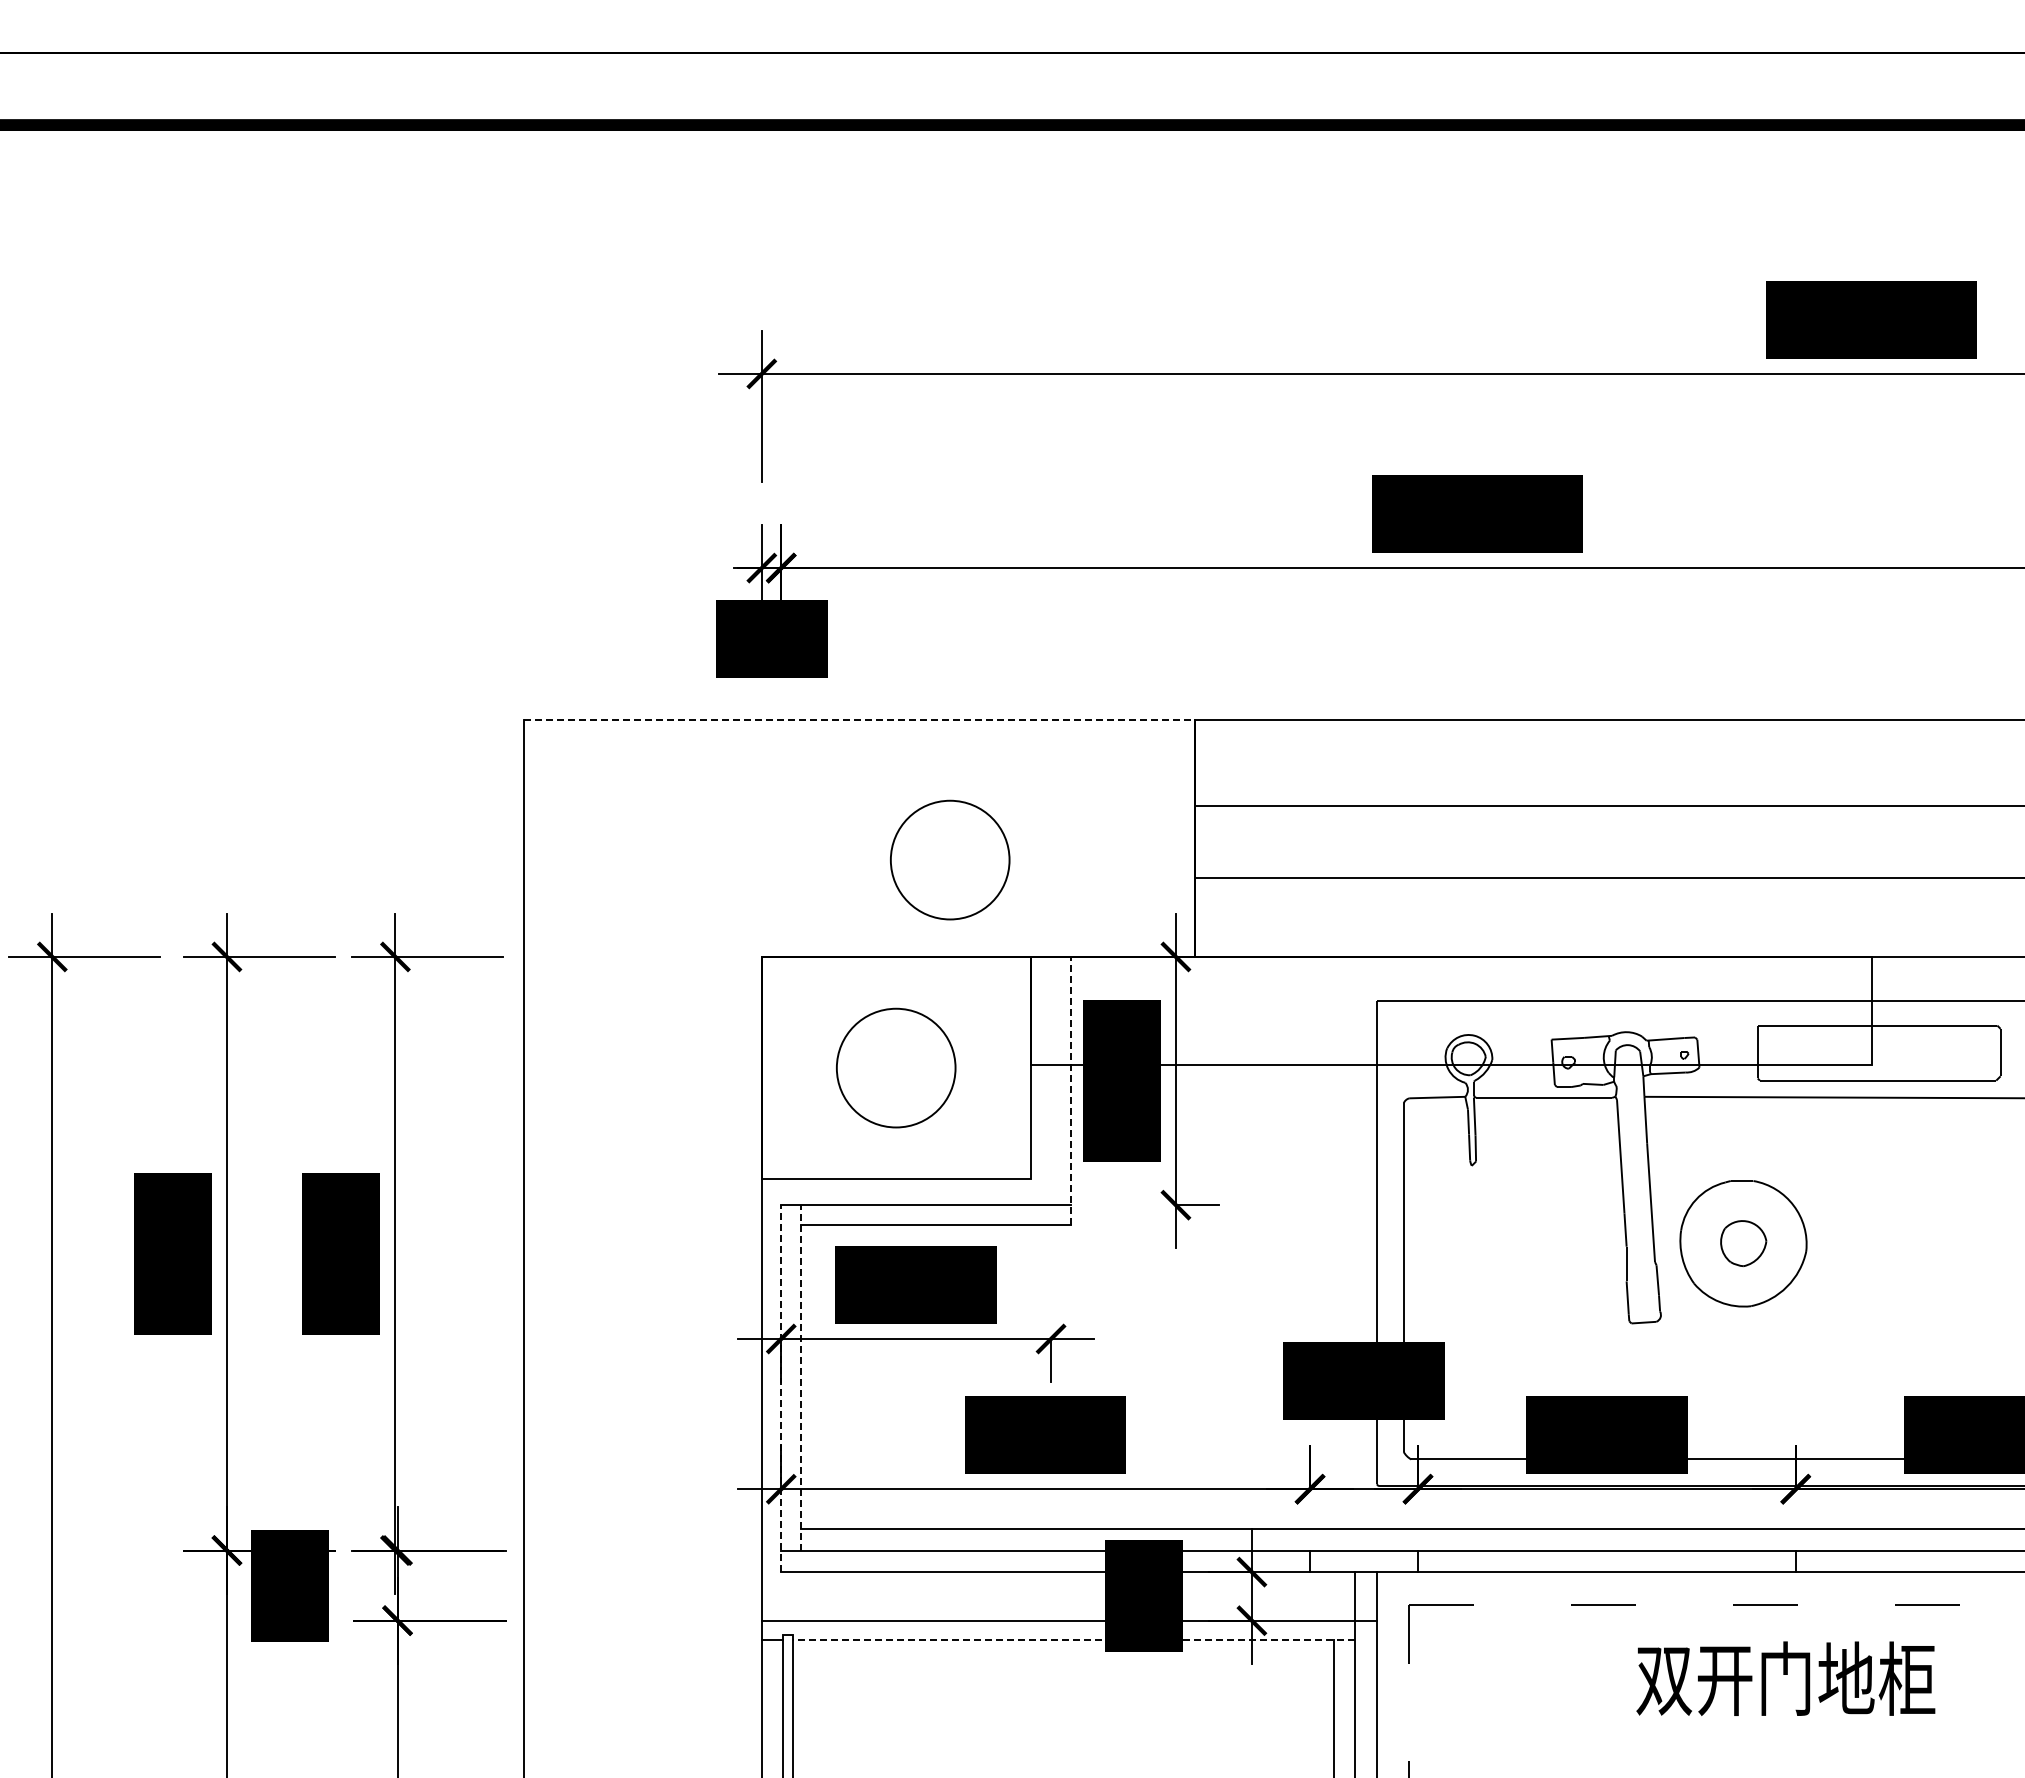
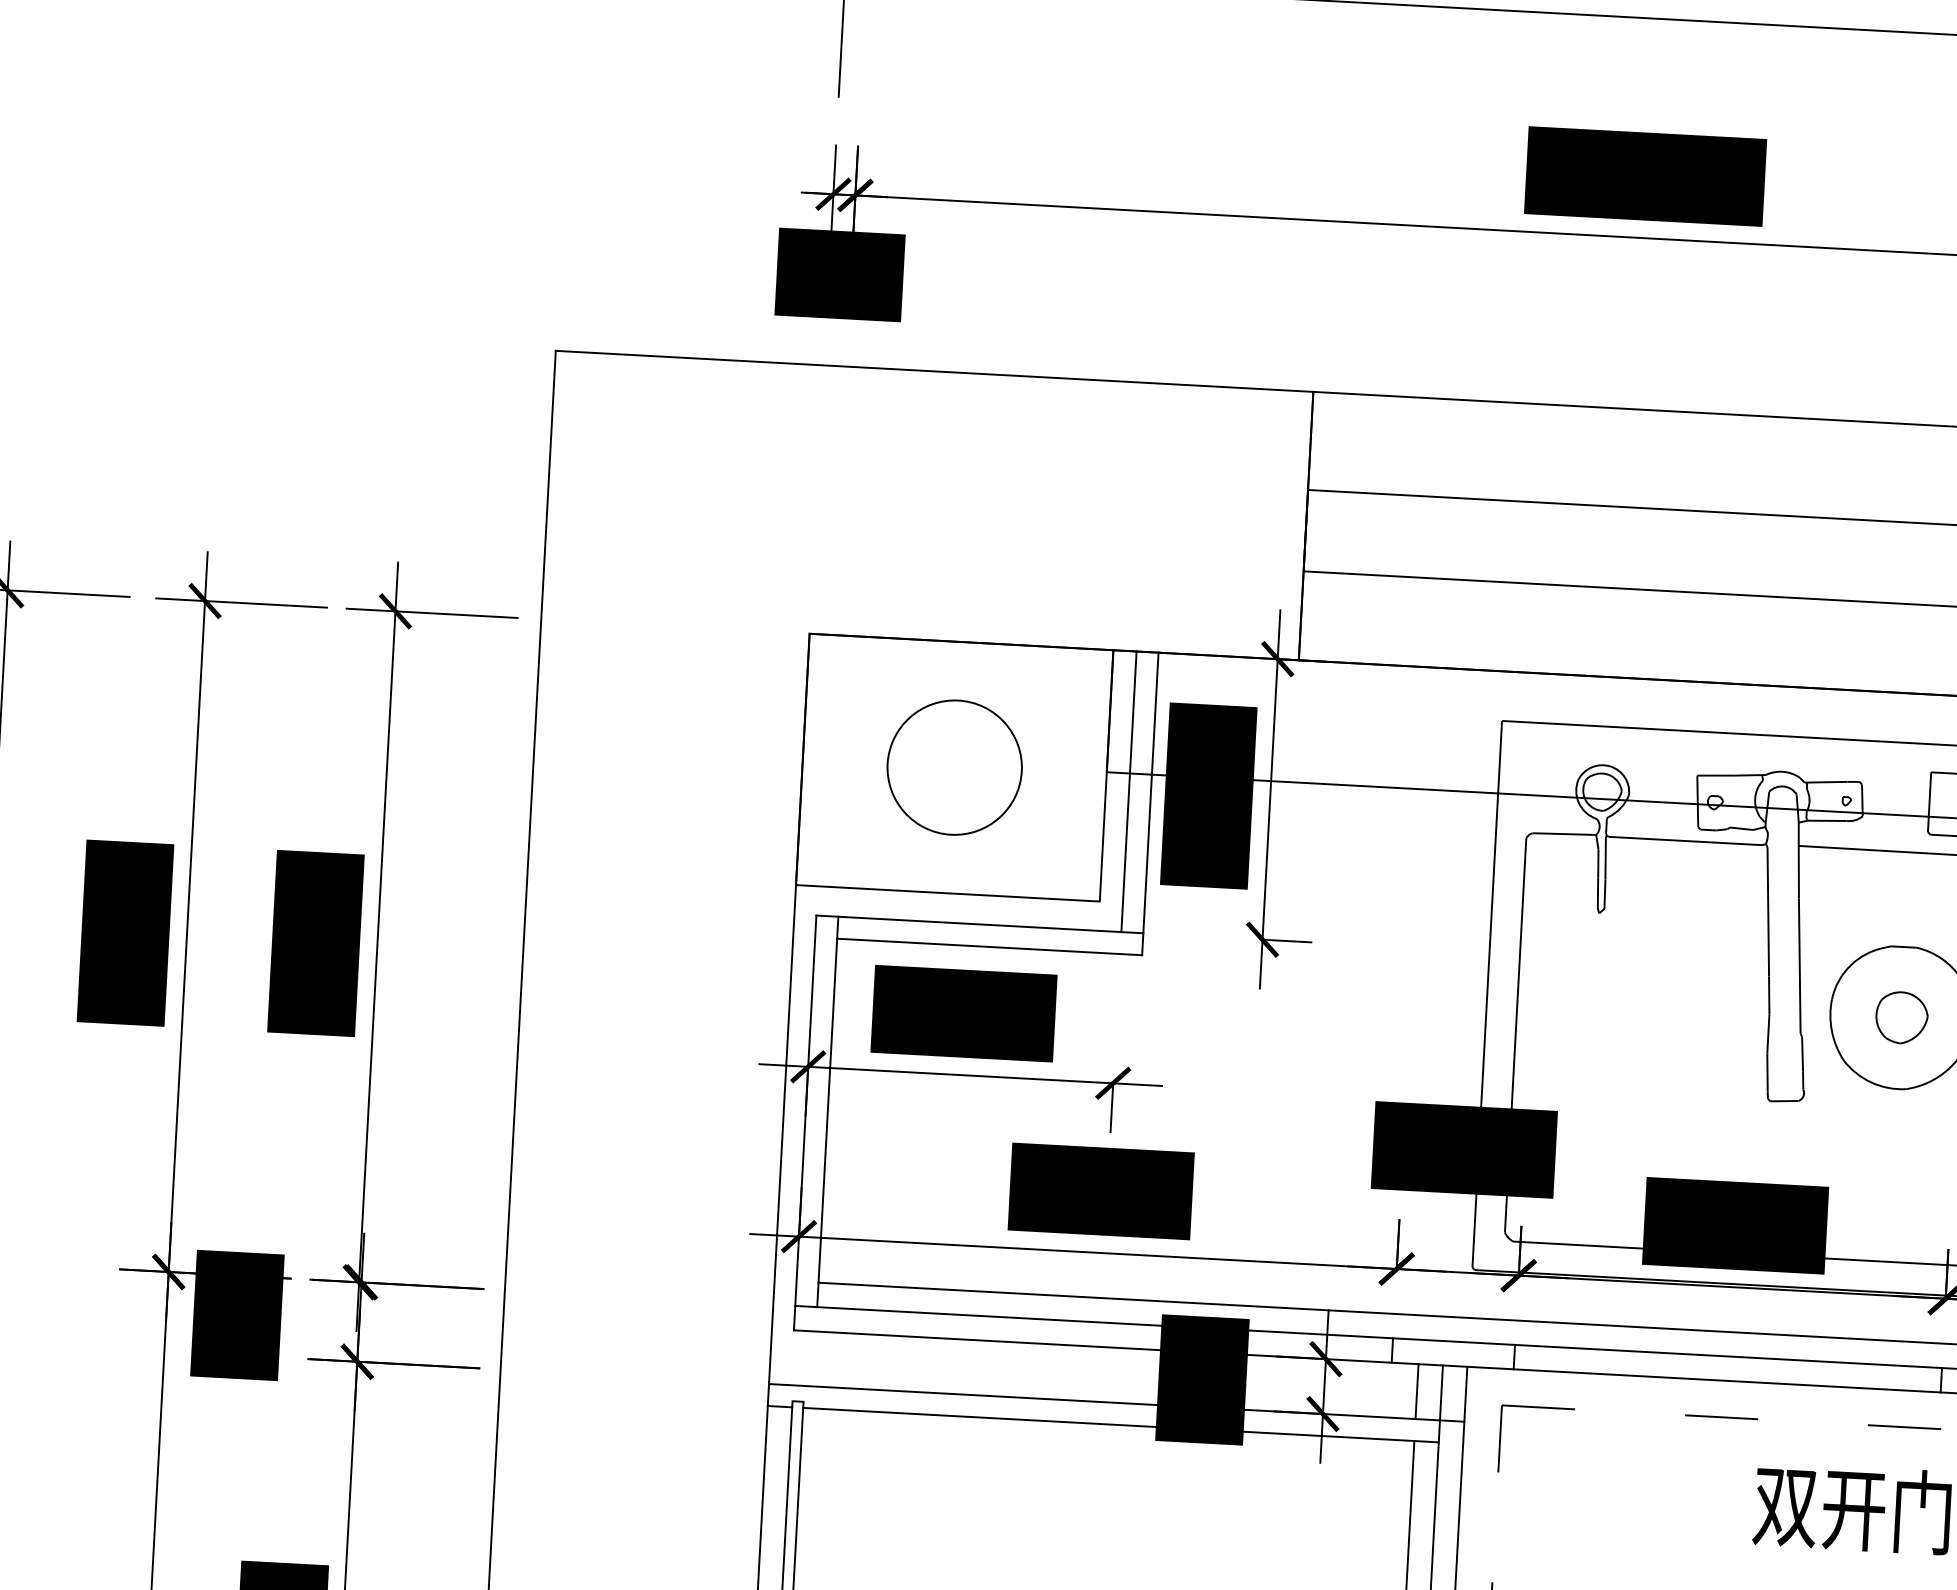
line: (860, 719) -> (935, 371), dashed -> solid
circle: (950, 859) -> (1028, 535), removed
line: (1051, 1080) -> (1129, 791), added
line: (1070, 1090) -> (1150, 803), dashed -> solid
line: (800, 1377) -> (827, 1111), dashed -> solid
line: (781, 1388) -> (805, 1122), dashed -> solid
line: (1333, 1596) -> (1416, 1391), added
line: (1073, 1640) -> (1120, 1425), dashed -> solid

